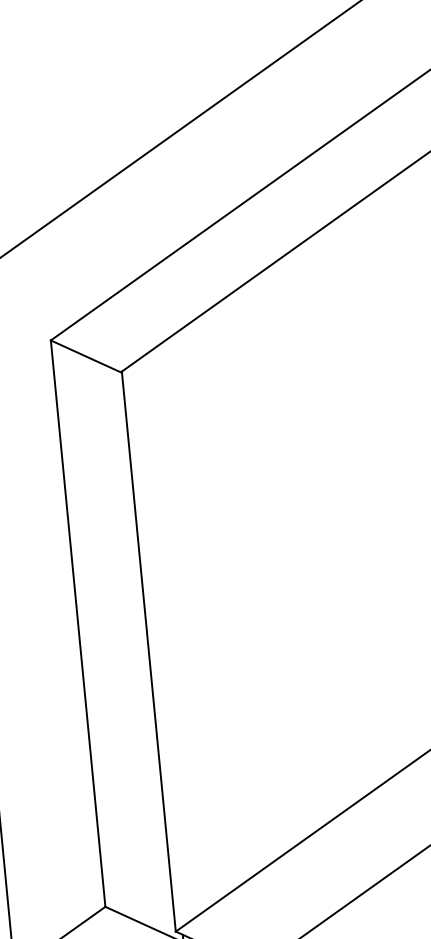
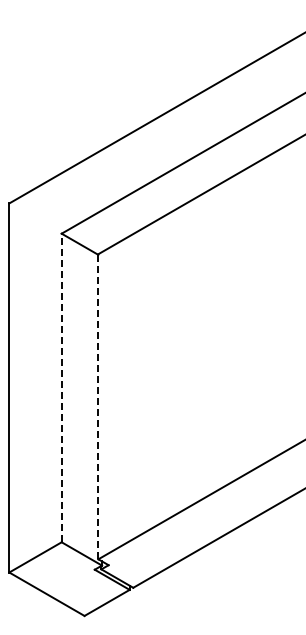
line: (77, 622) -> (61, 387), solid -> dashed
line: (148, 651) -> (98, 406), solid -> dashed

